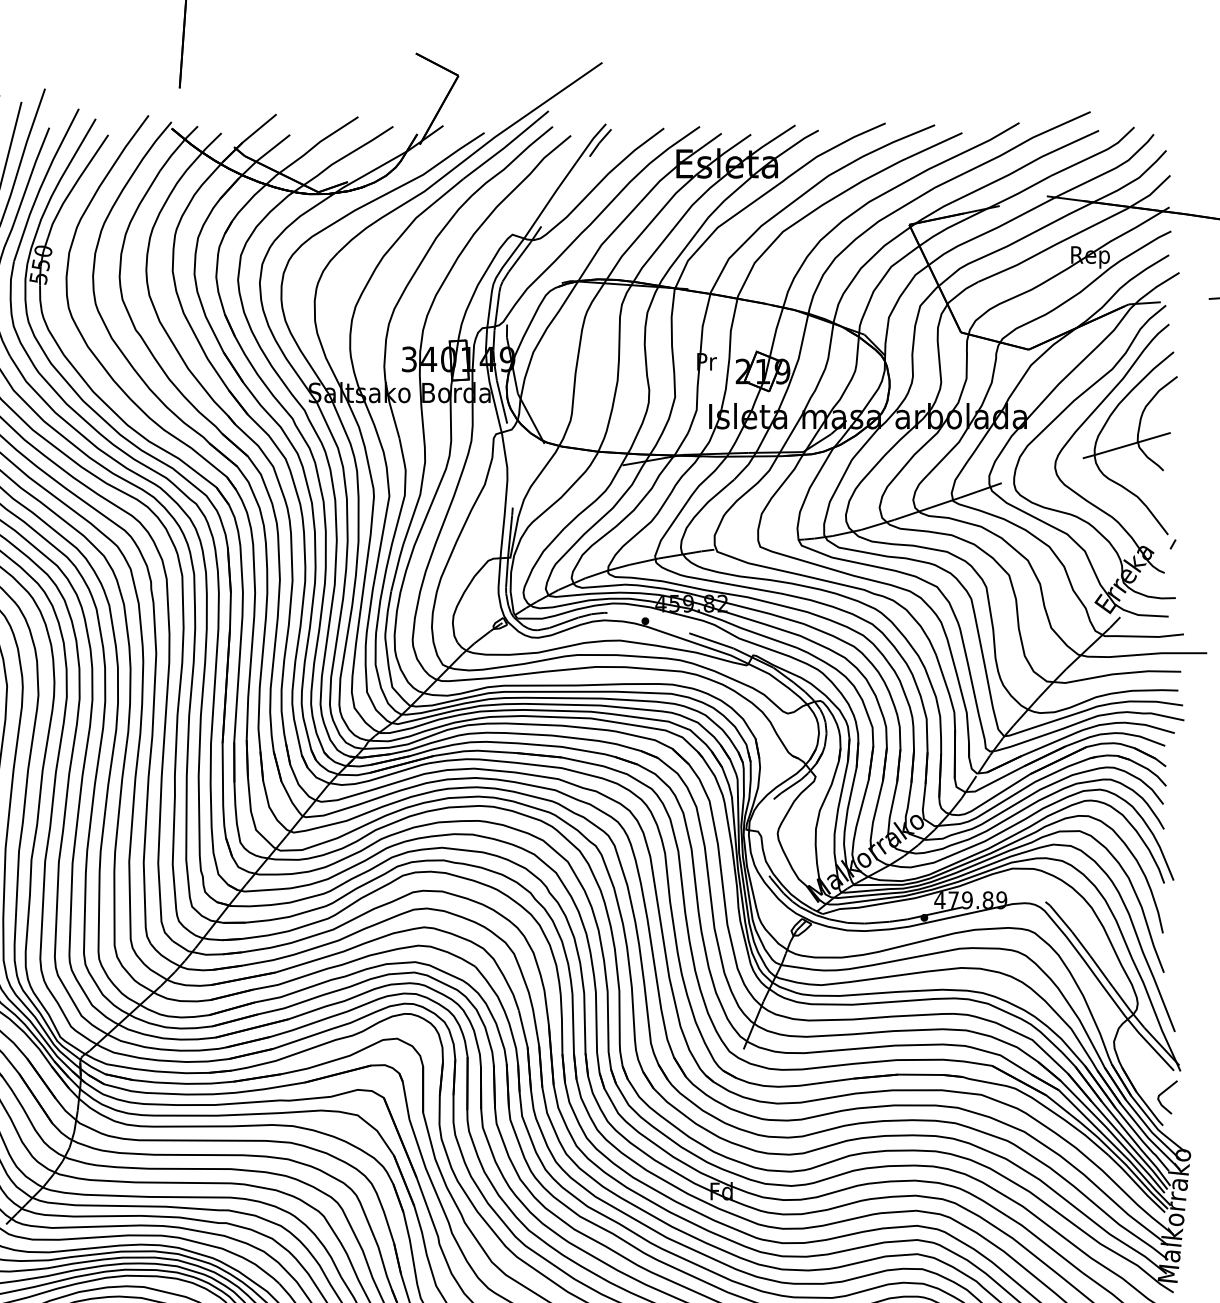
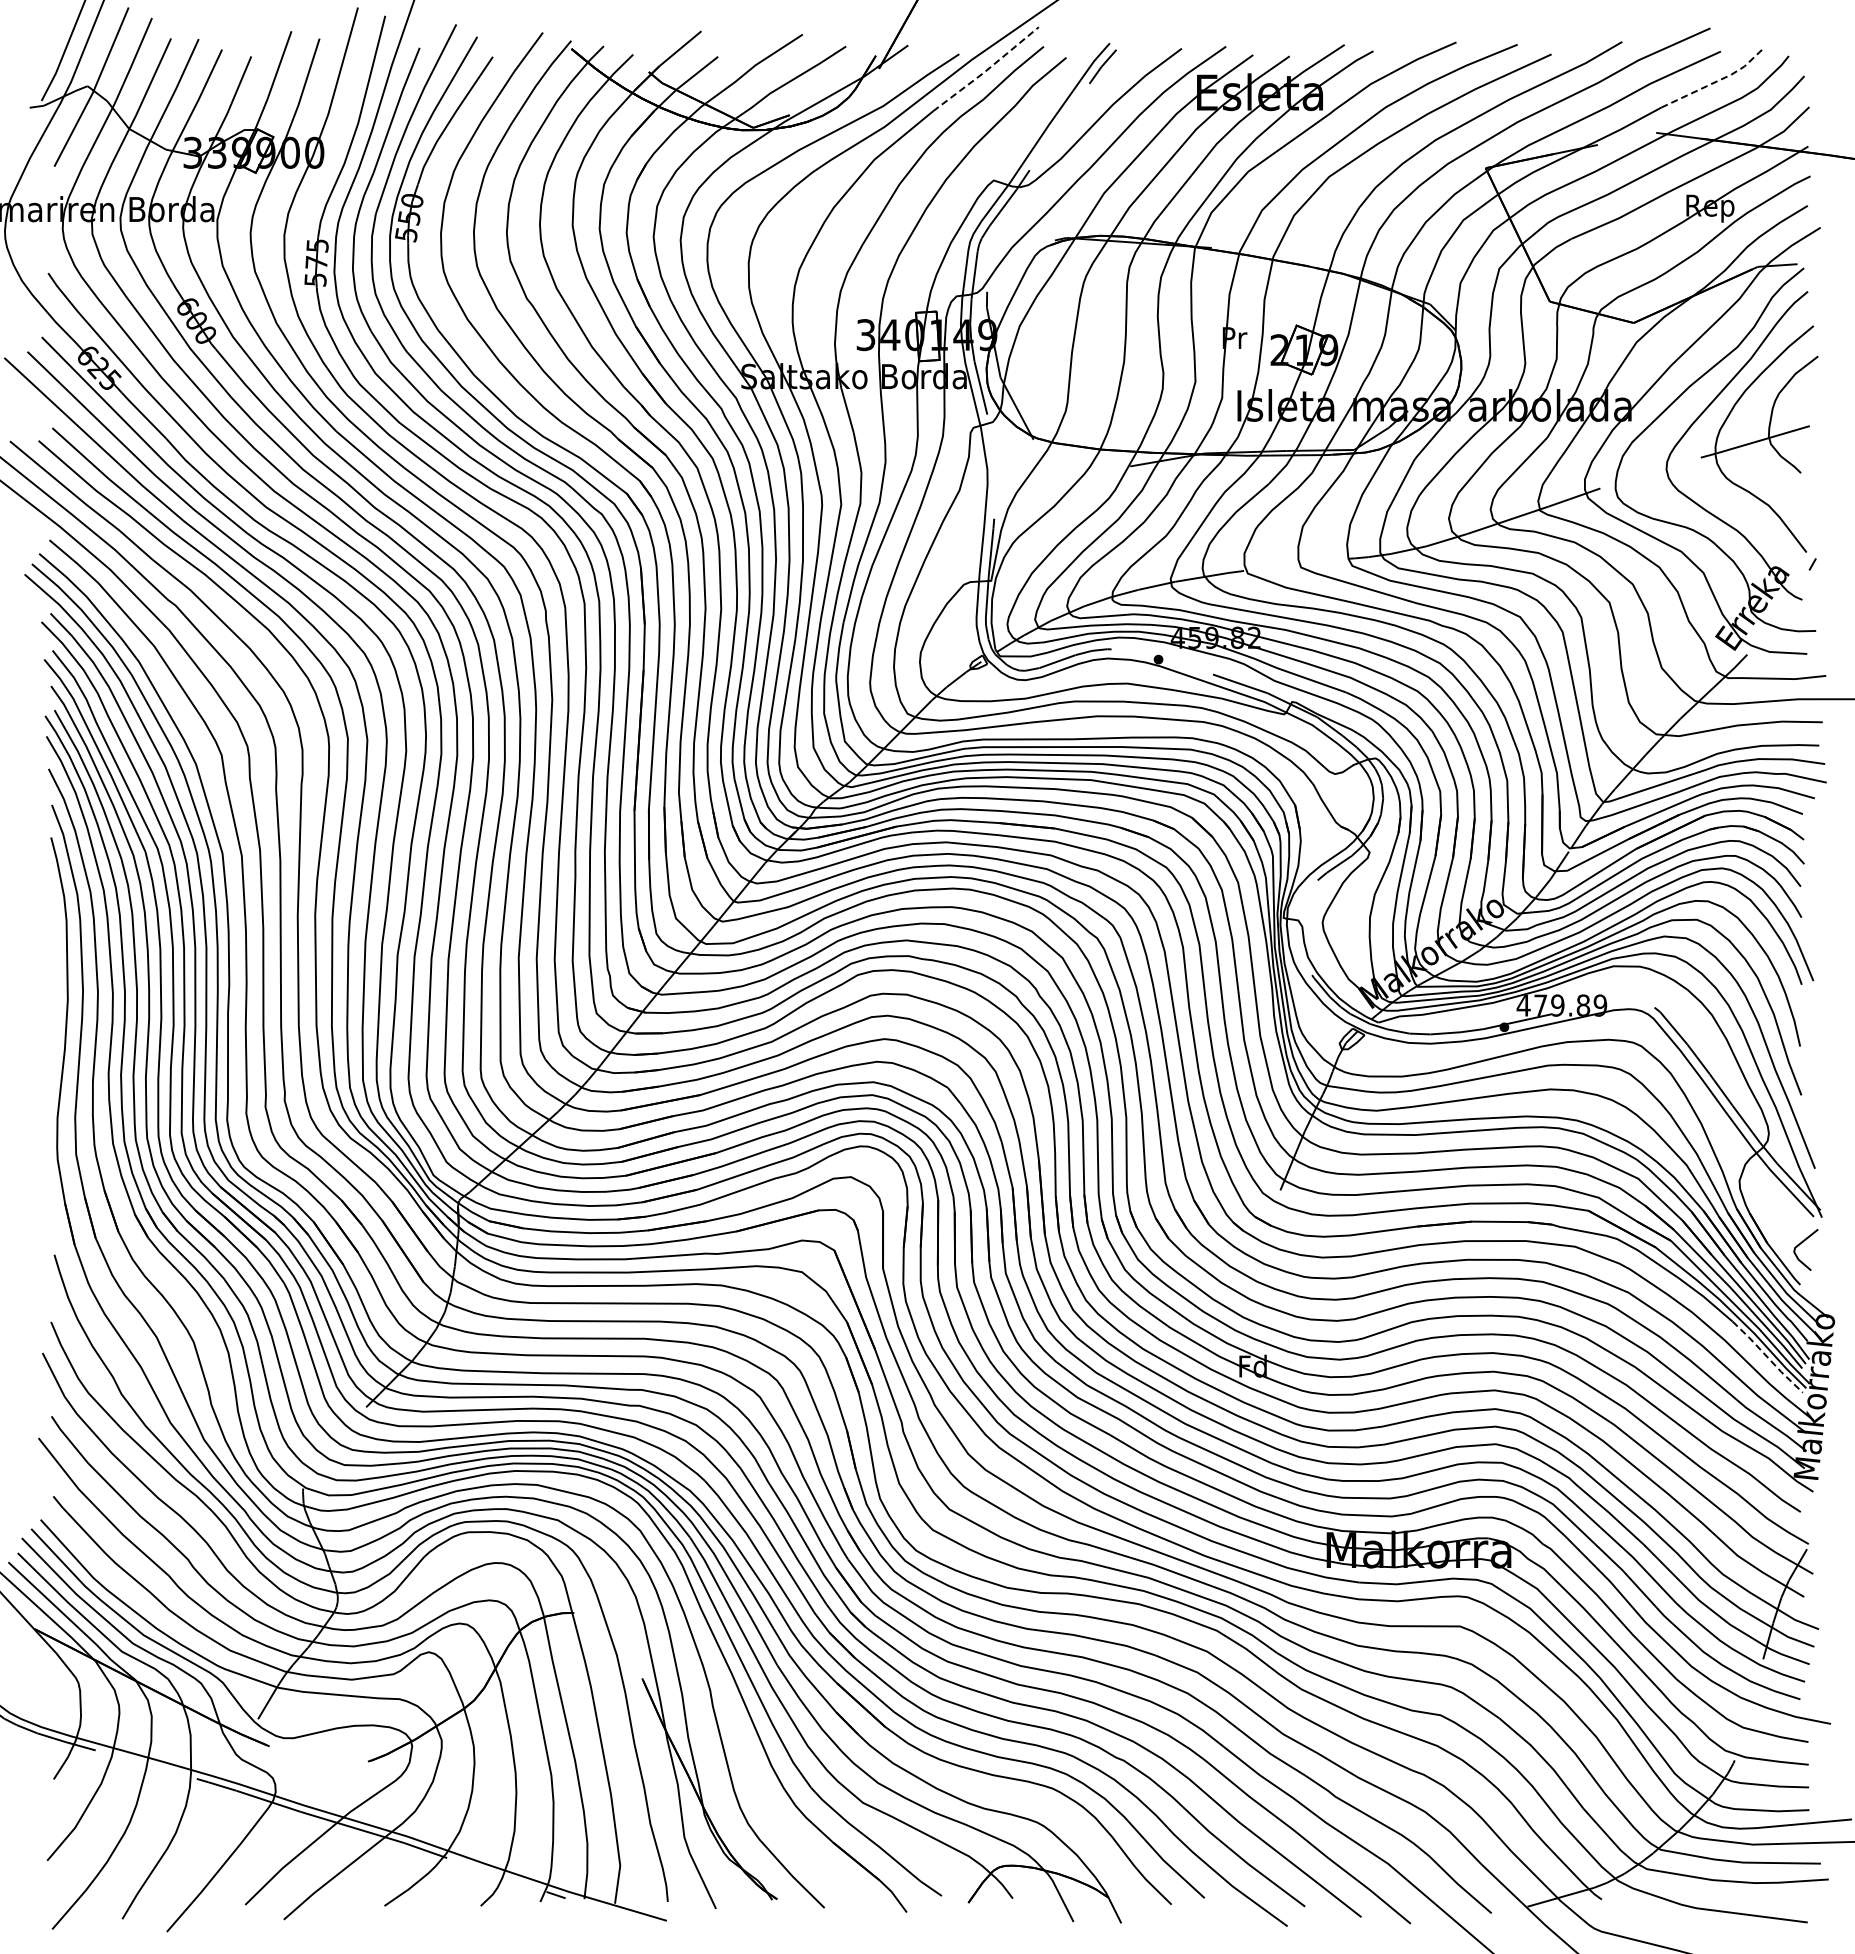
line: (506, 145) -> (986, 70), solid -> dashed
line: (1096, 154) -> (1717, 81), solid -> dashed
line: (1136, 1184) -> (1767, 1357), solid -> dashed

